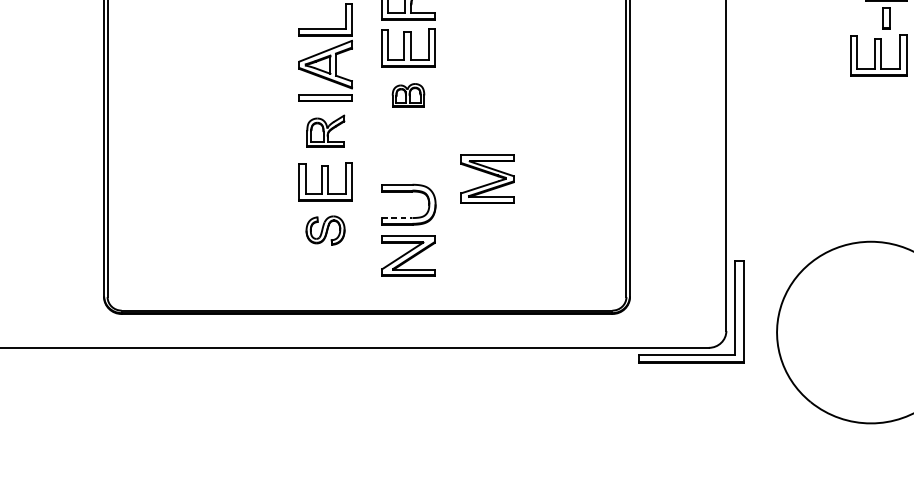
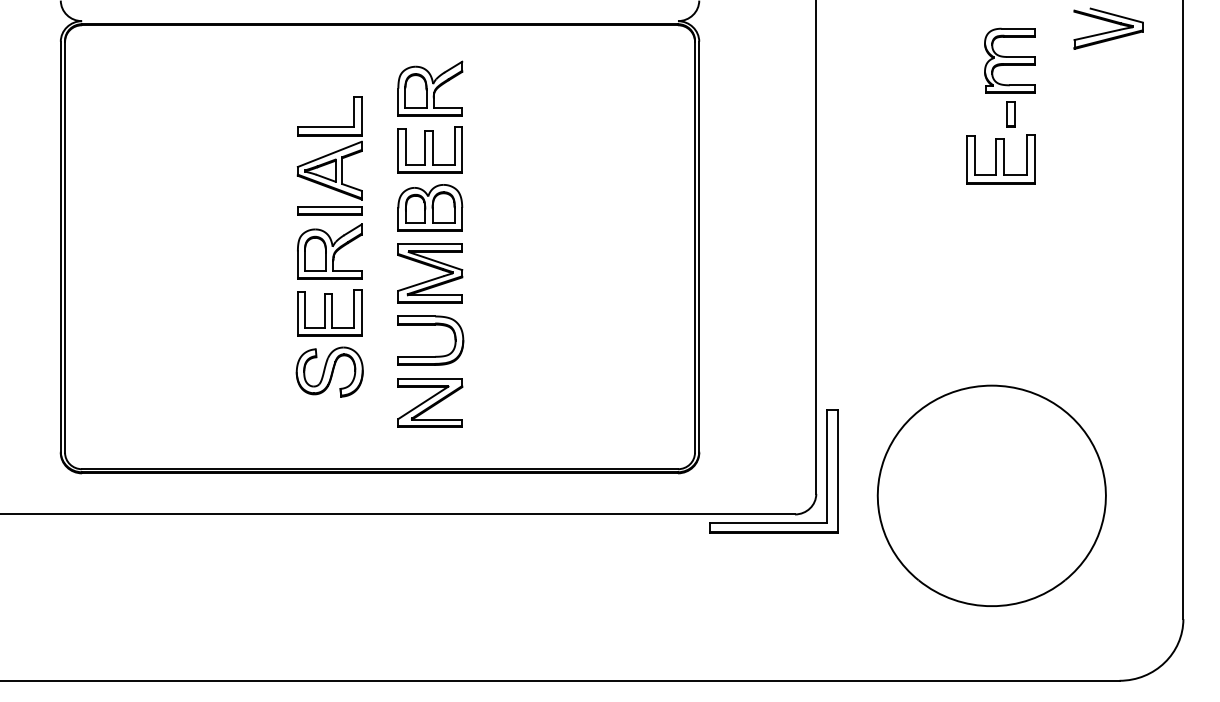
part: (408, 95) -> (430, 207), size x1.67
part: (325, 131) -> (329, 251), size x1.43
part: (487, 179) -> (430, 273), moved
line: (397, 217) -> (417, 356), dashed -> solid
part: (325, 230) -> (329, 371), size x1.43

